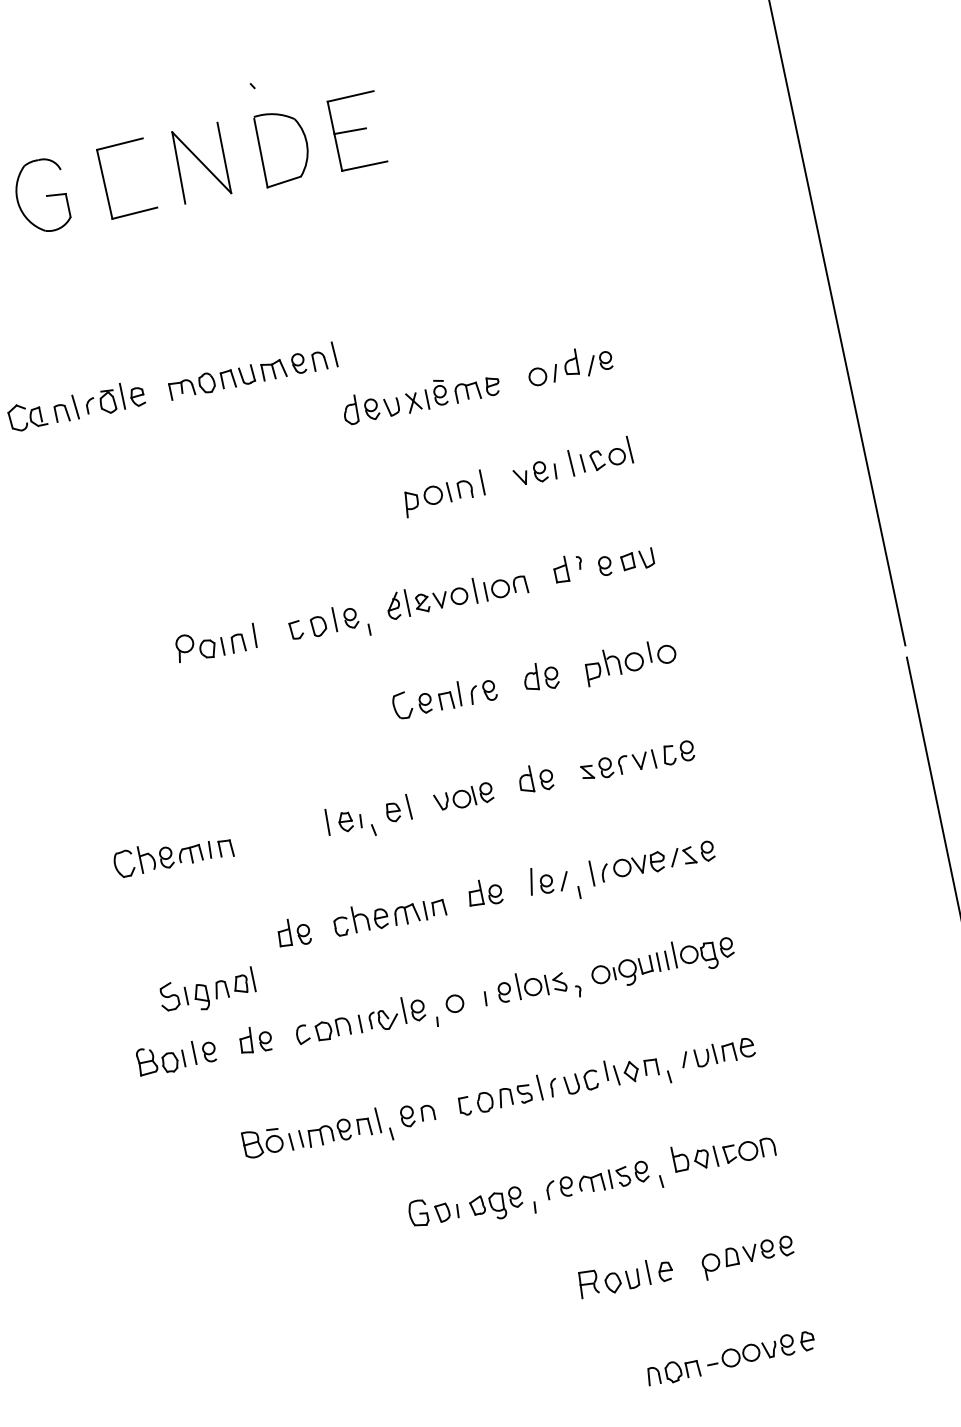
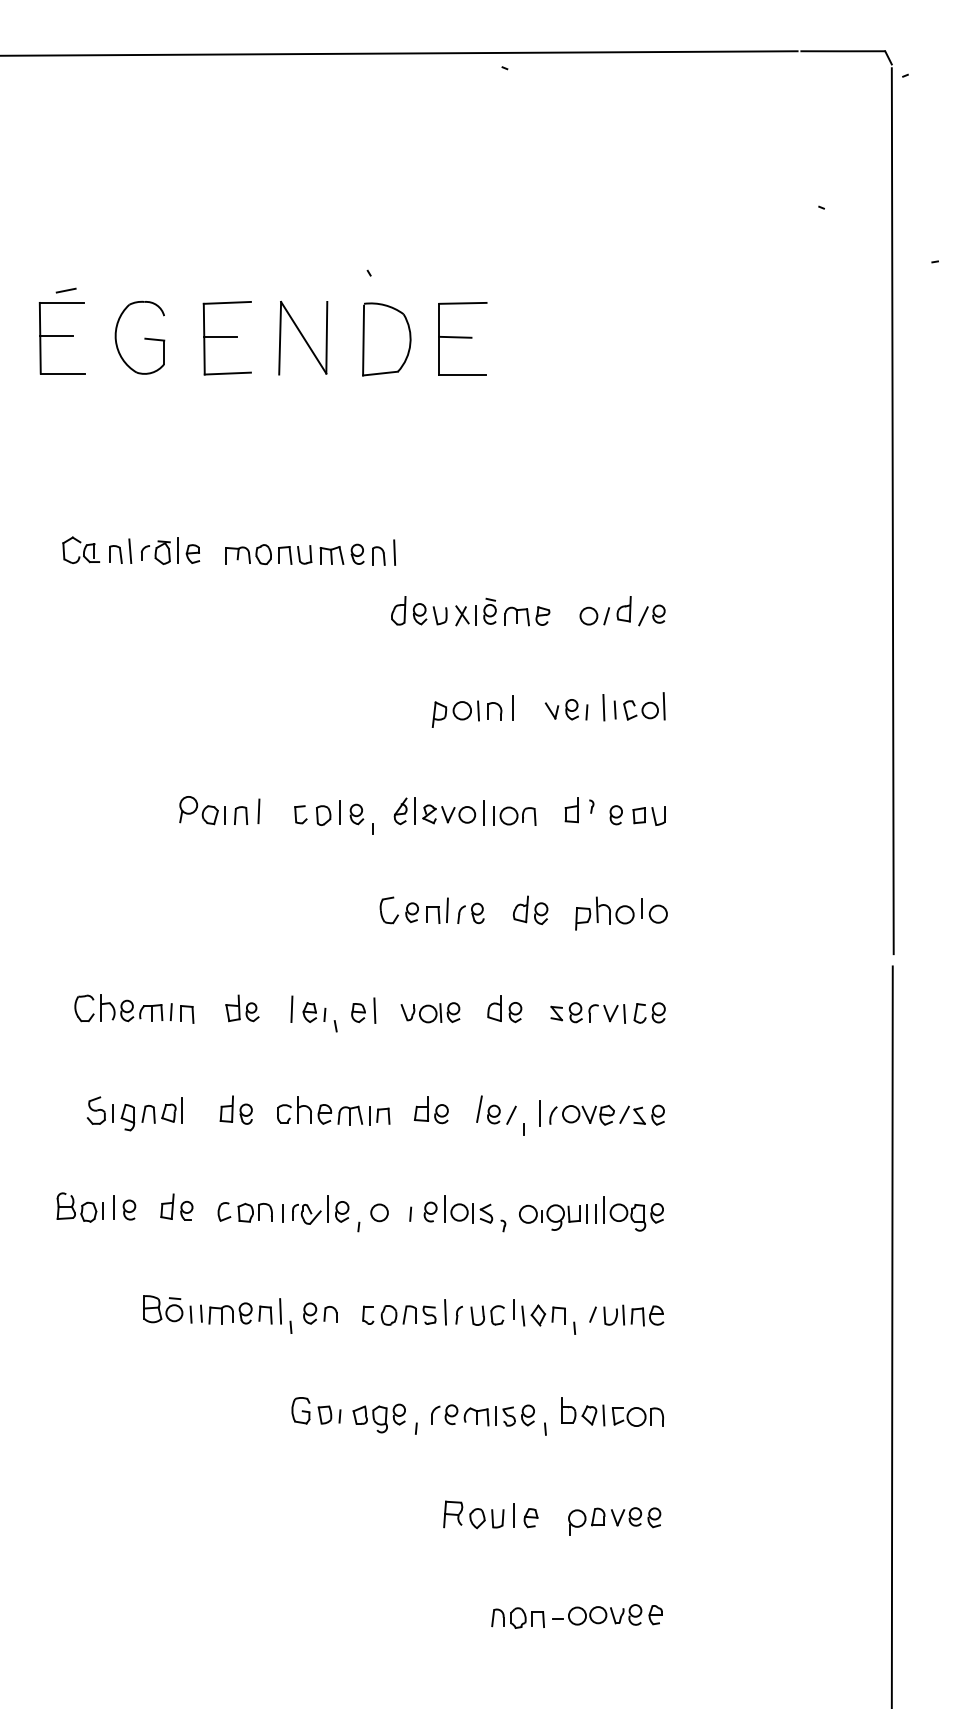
line: (119, 178) -> (219, 336), added
part: (279, 831) -> (242, 1008), added
part: (207, 991) -> (134, 1113), moved

